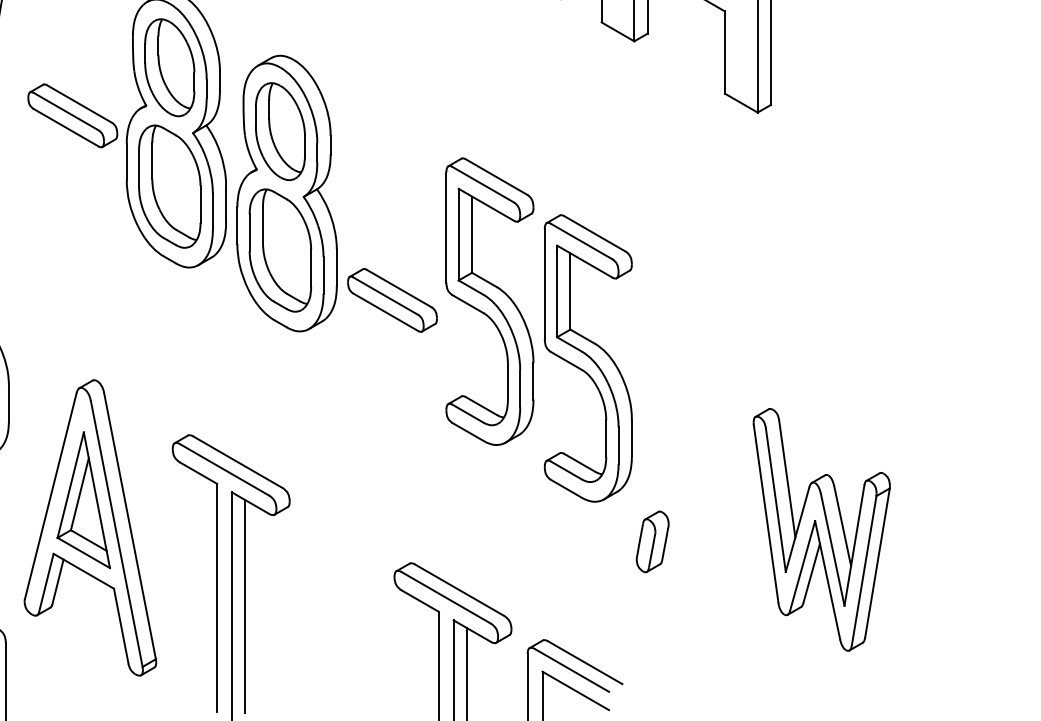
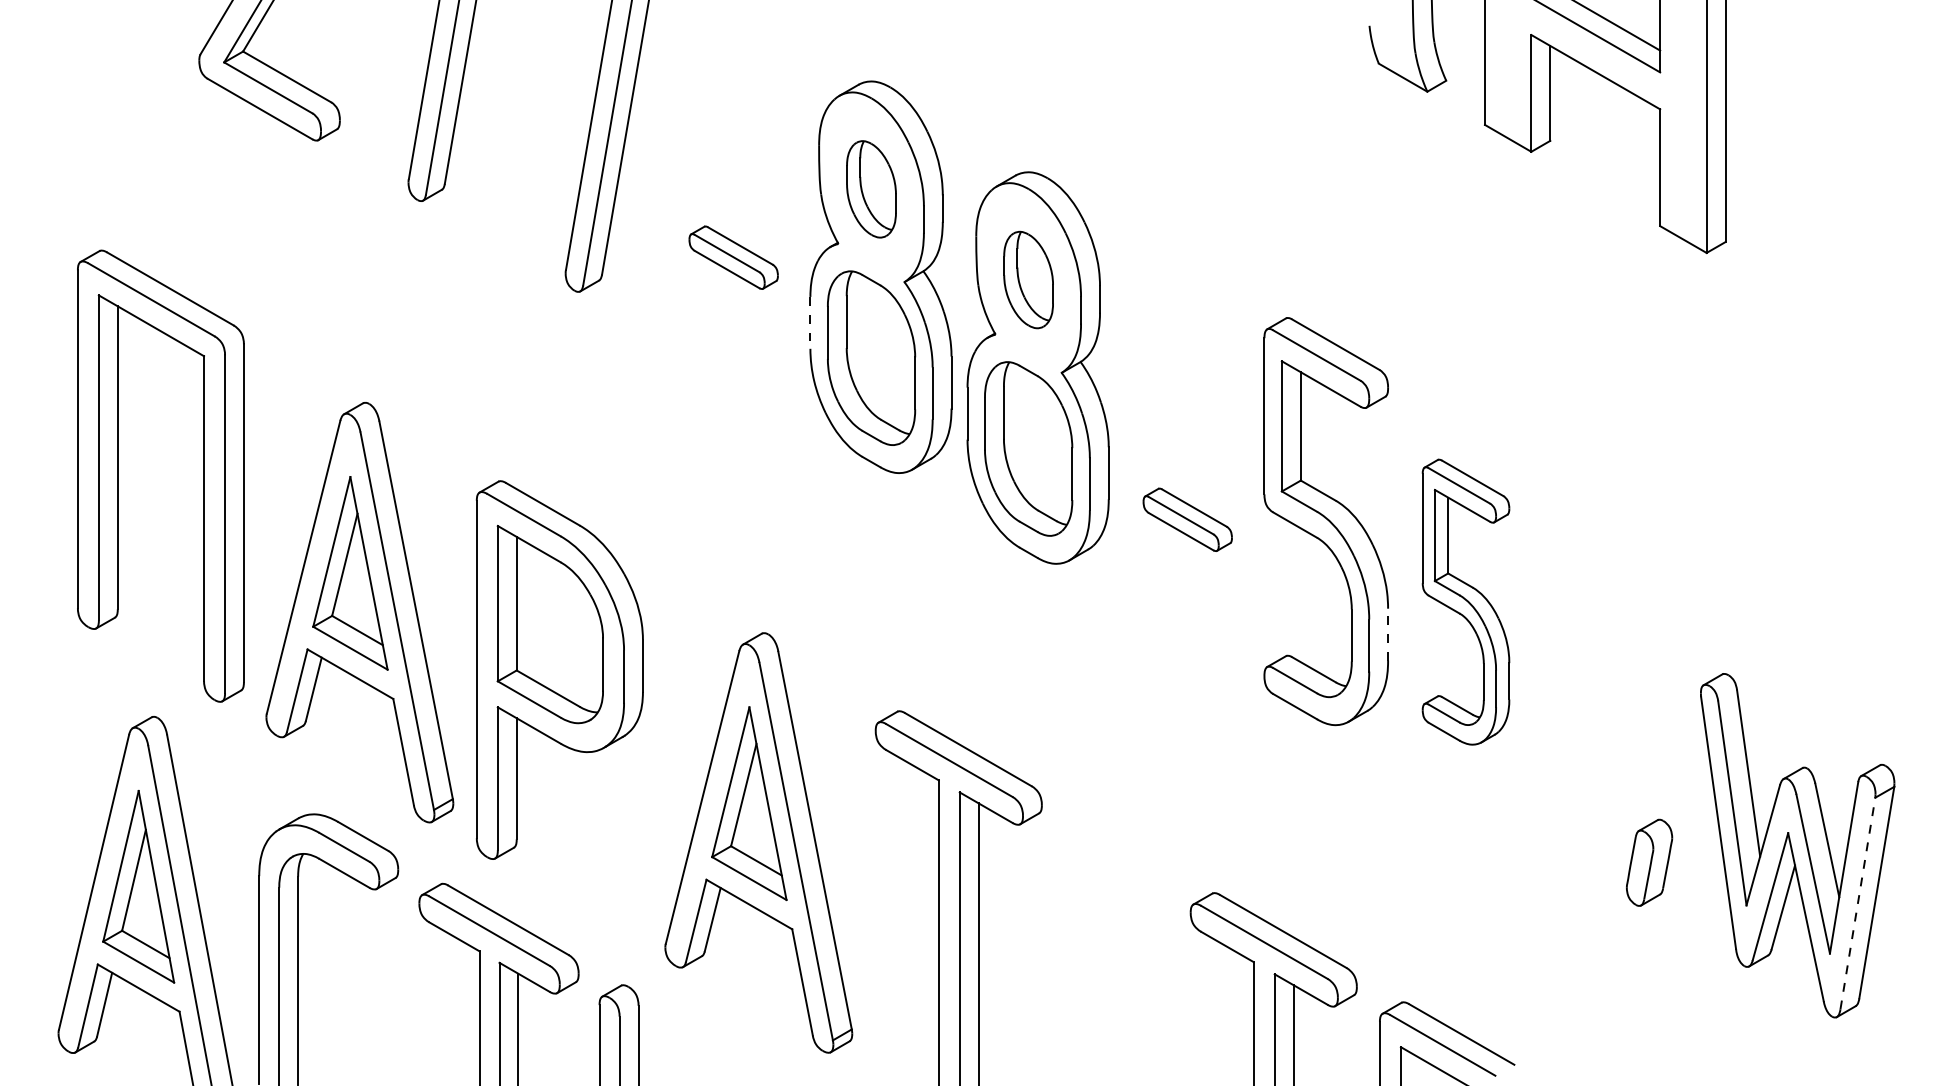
part: (169, 67) -> (871, 189), size x0.7
part: (72, 115) -> (733, 257), size x0.7
part: (280, 131) -> (1028, 279), size x0.7
line: (126, 161) -> (810, 322), solid -> dashed
part: (392, 300) -> (1187, 519), size x0.7
part: (587, 357) -> (1465, 601), size x0.7
line: (533, 381) -> (1388, 634), solid -> dashed
part: (652, 541) -> (1649, 862), moved
line: (863, 570) -> (1857, 903), solid -> dashed

